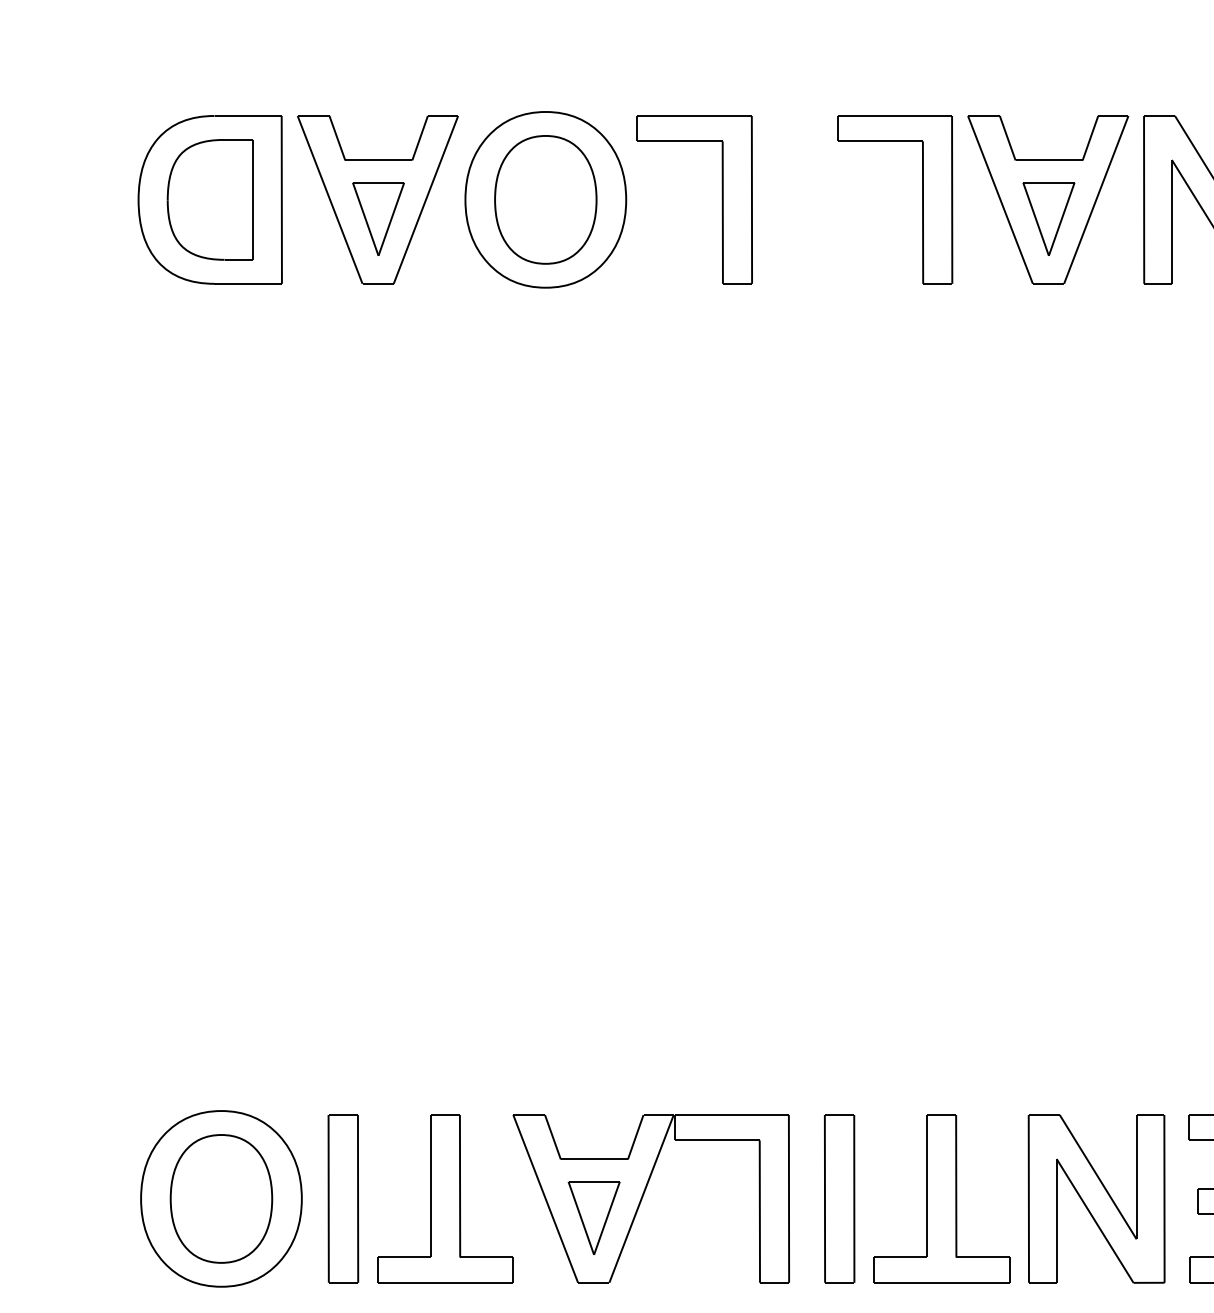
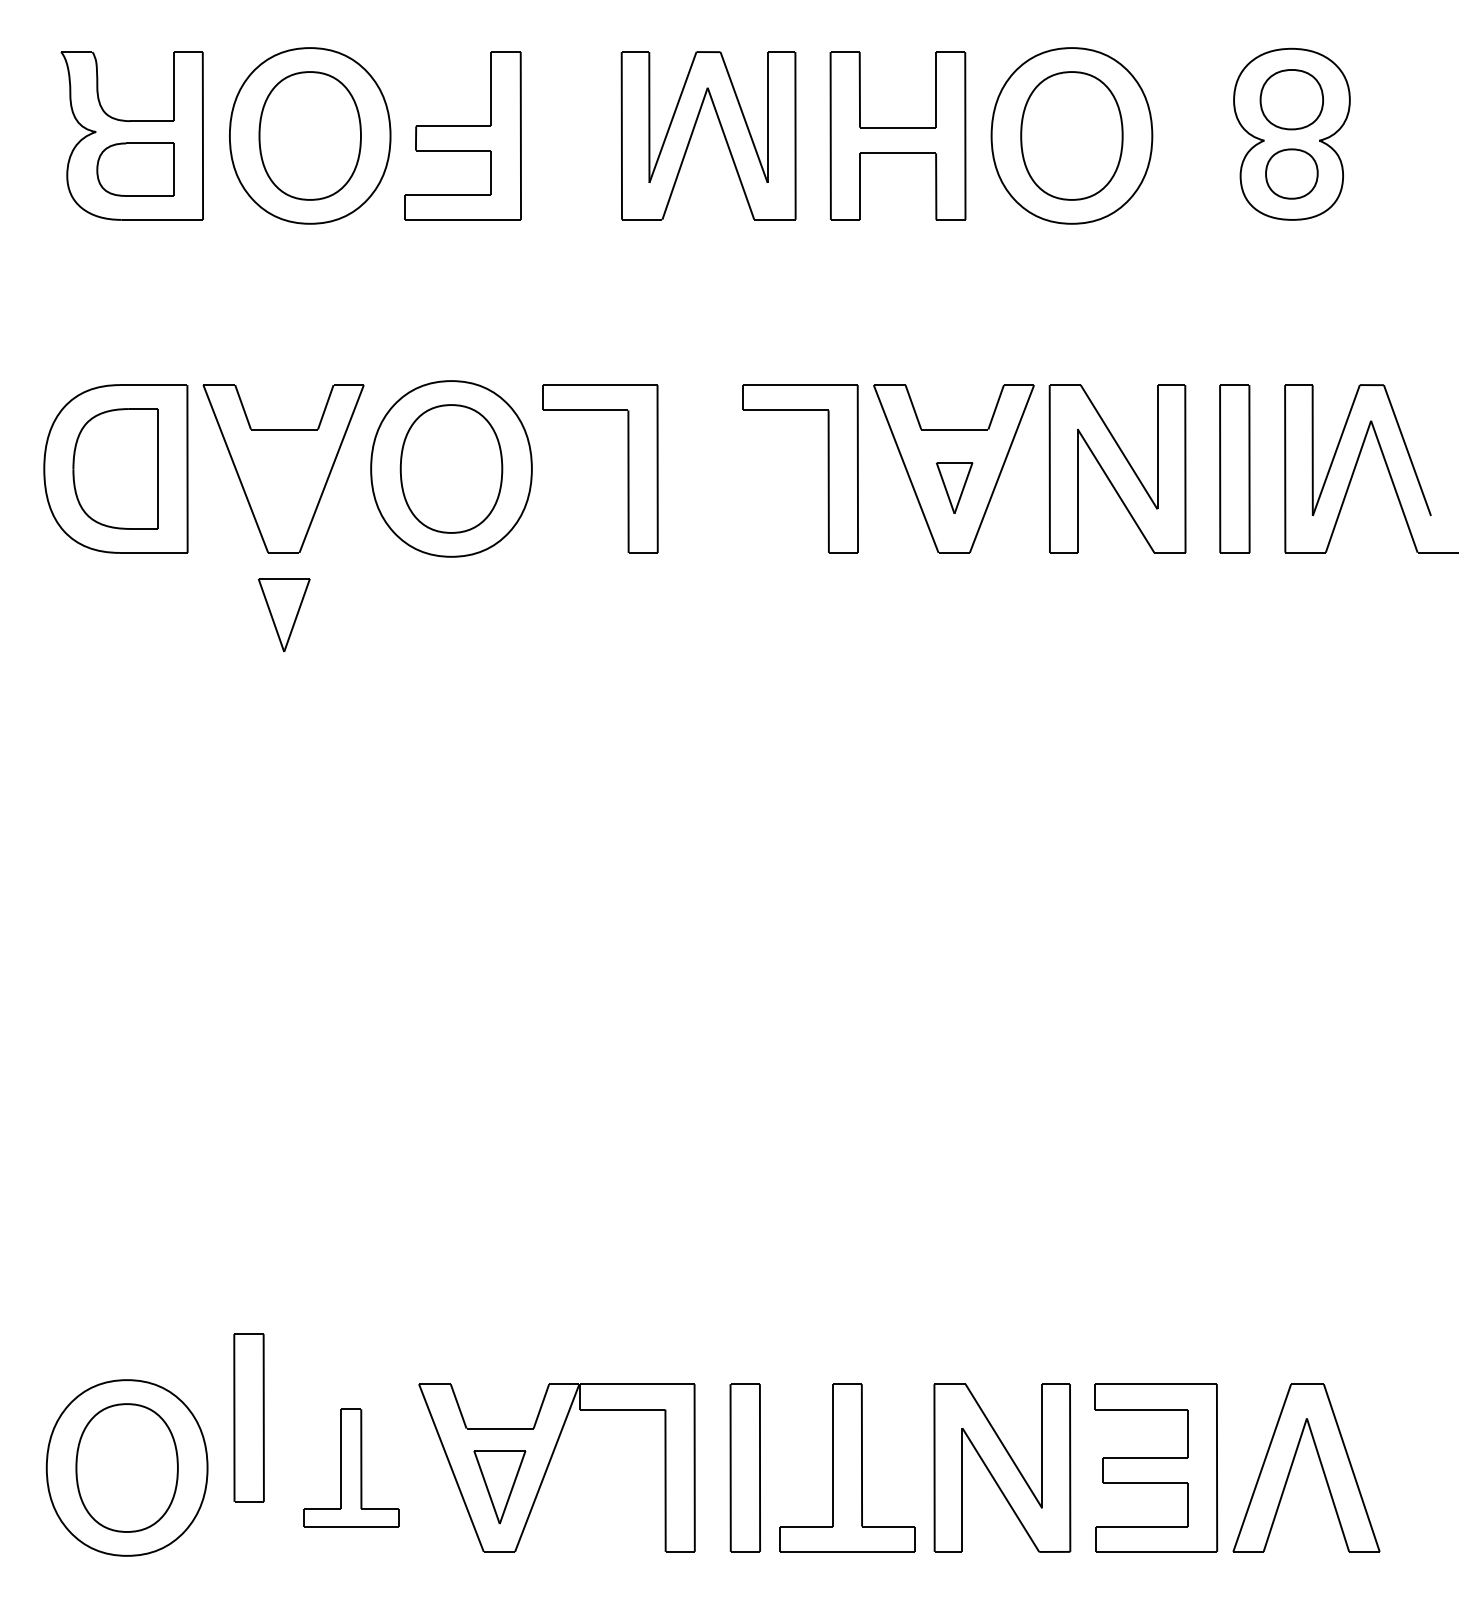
part: (377, 218) -> (283, 614), moved
part: (1048, 218) -> (954, 487), size x0.7
part: (342, 1198) -> (248, 1417), moved
part: (444, 1198) -> (350, 1467), size x0.7

